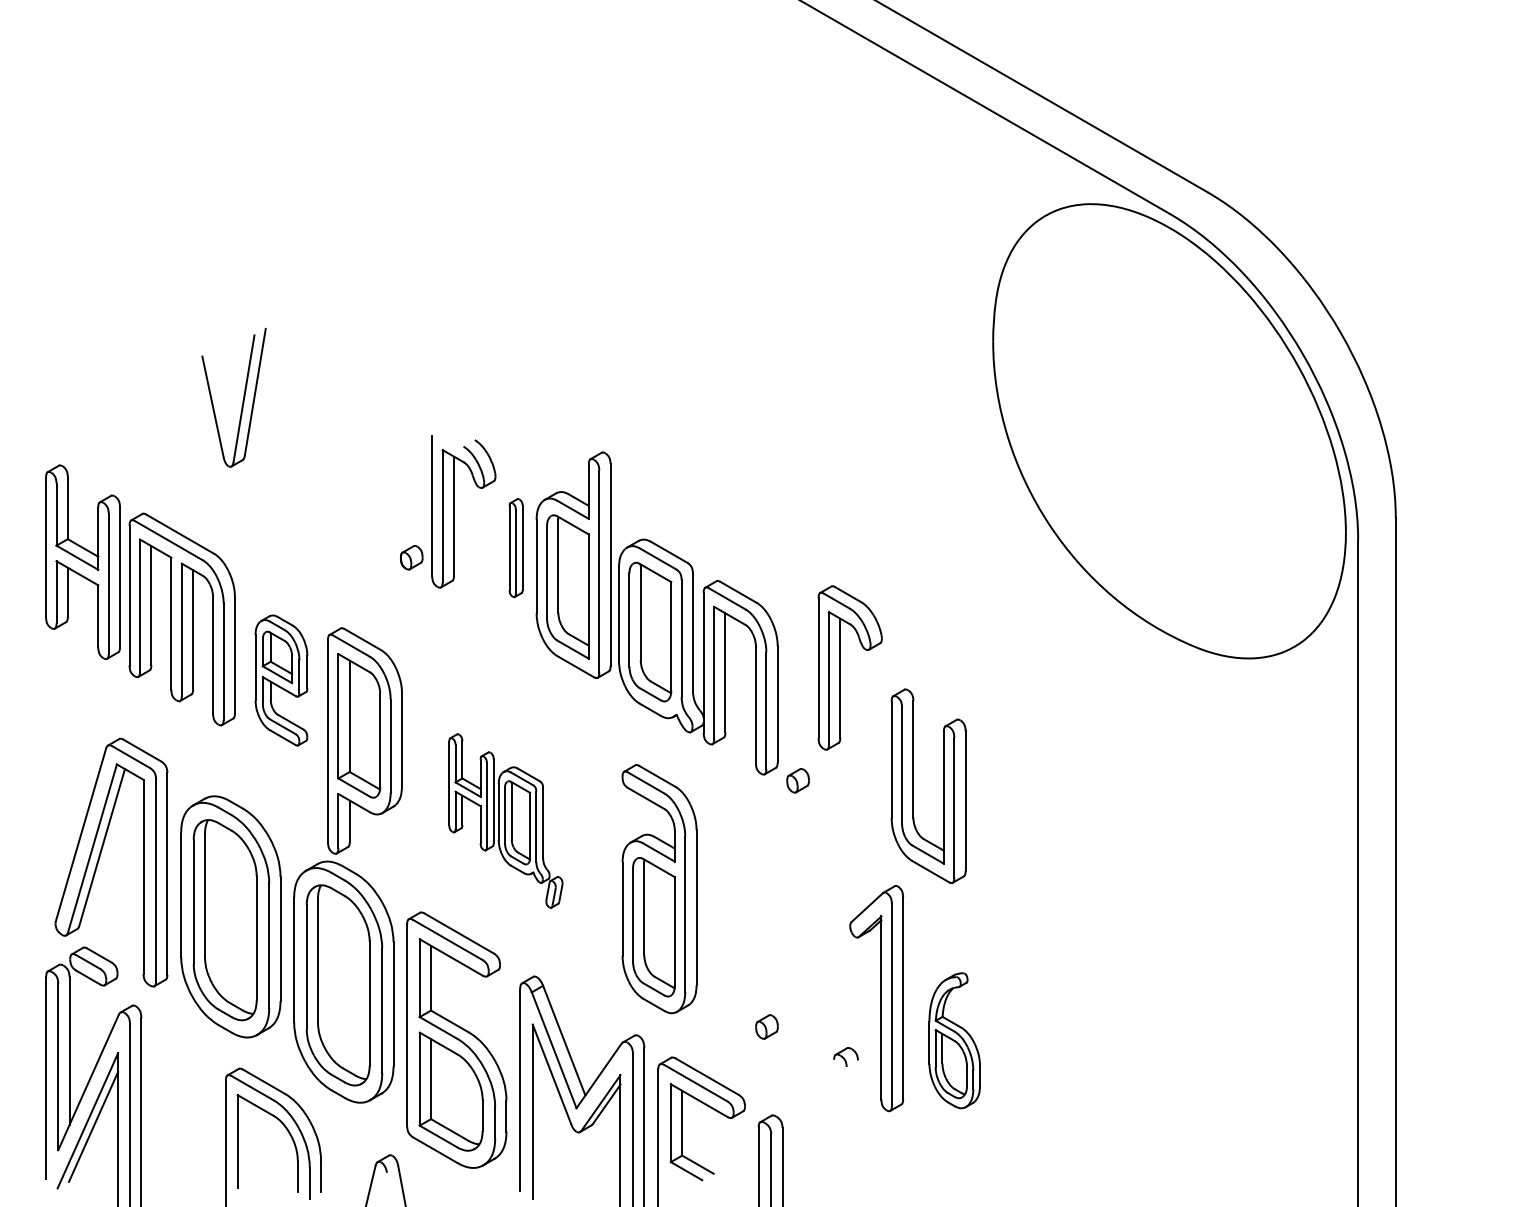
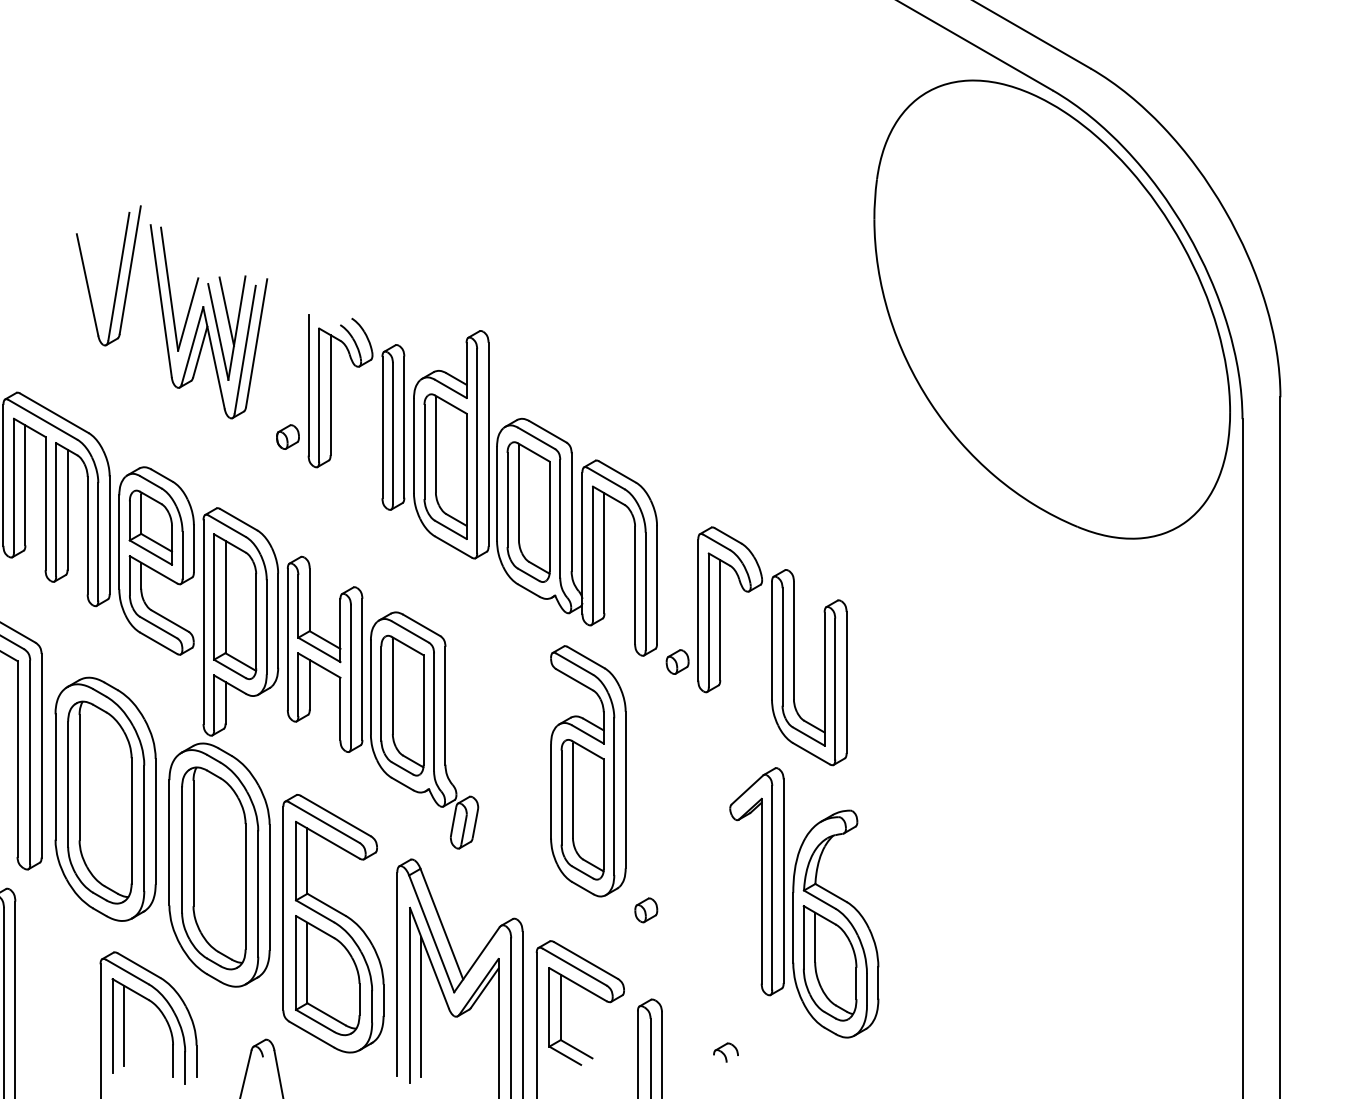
part: (332, 443) -> (208, 321), added
part: (515, 547) -> (392, 426), size x1.67
part: (840, 667) -> (720, 609), moved
part: (281, 680) -> (156, 560), size x1.43
part: (505, 820) -> (382, 702), size x1.67
part: (659, 889) -> (588, 771), moved
part: (954, 1040) -> (835, 923), size x1.67
part: (845, 1056) -> (725, 1052), moved
line: (544, 1122) -> (421, 1006), added
line: (249, 1141) -> (124, 1025), added

